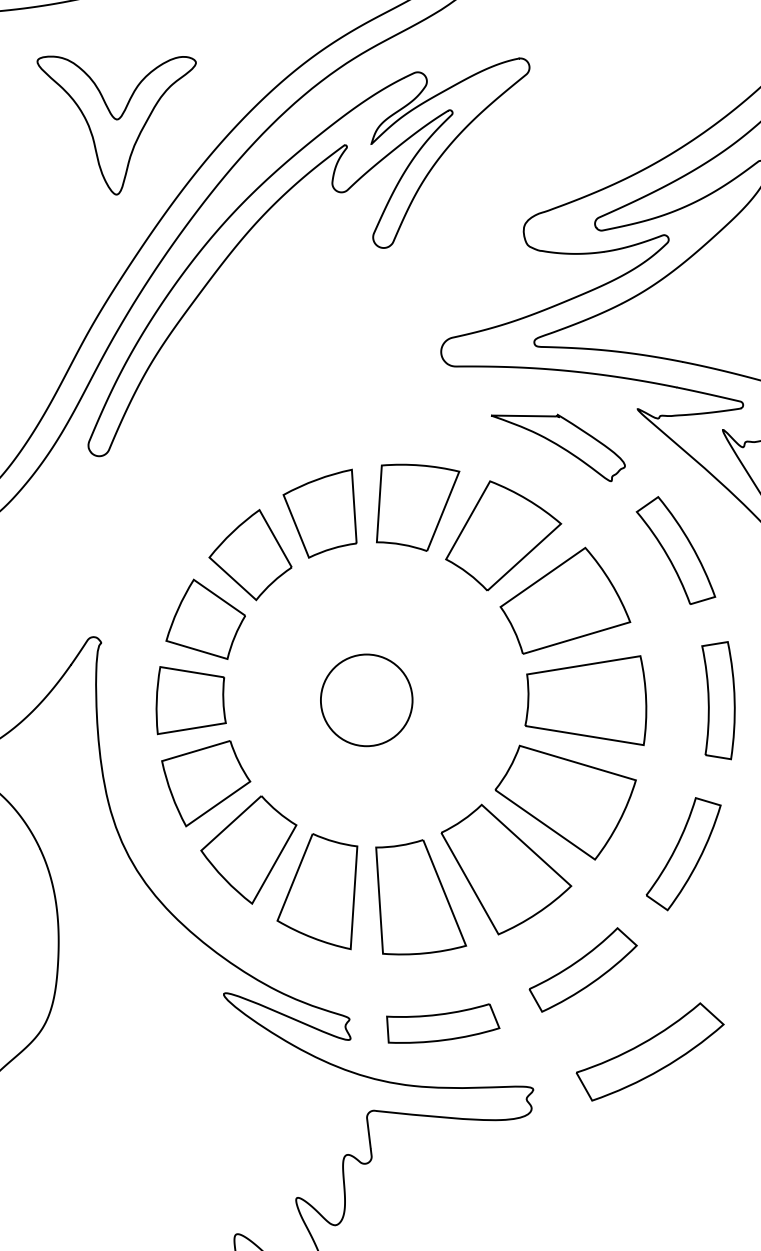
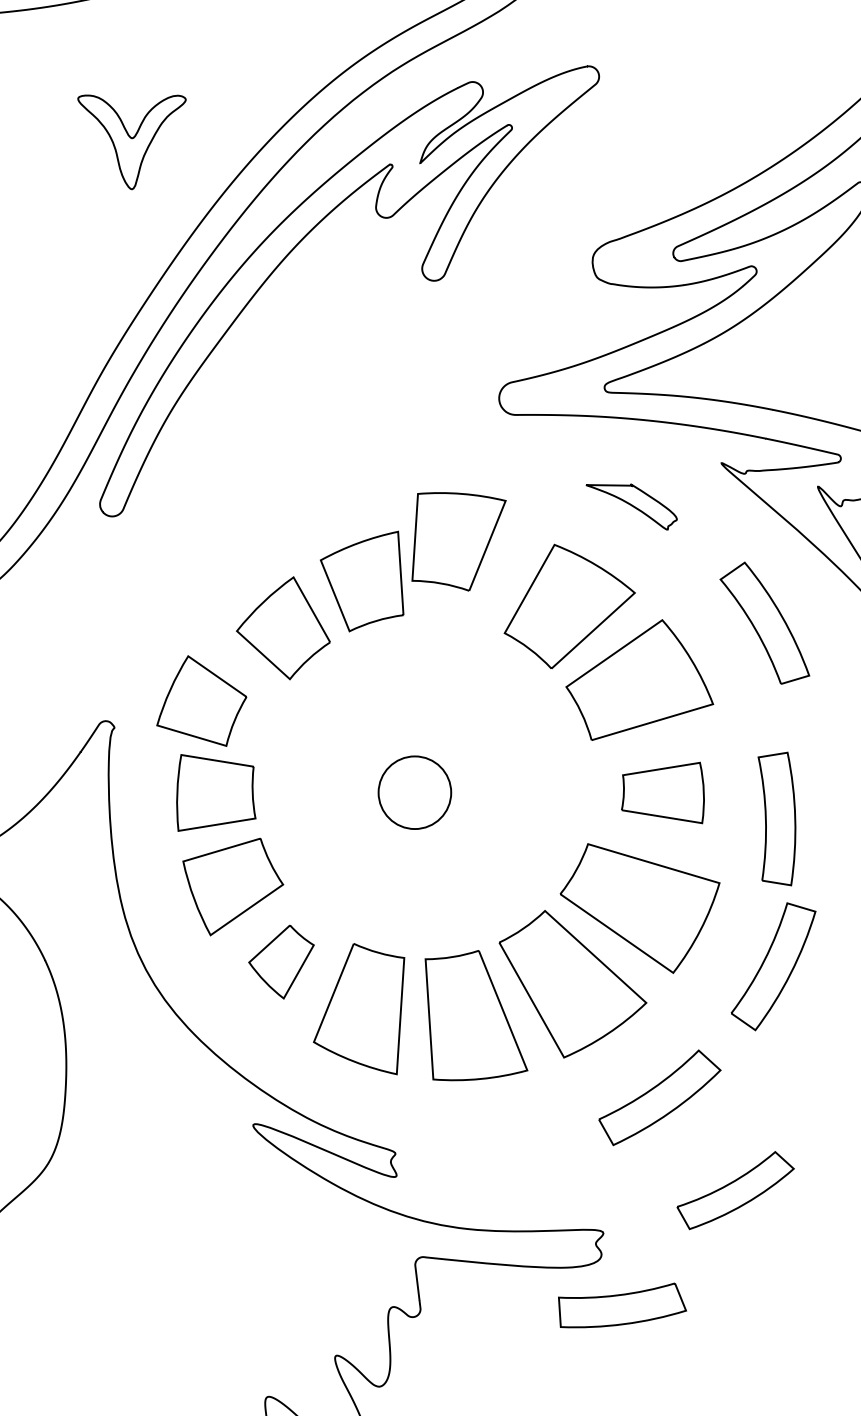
part: (116, 125) -> (131, 142), size x0.6
part: (558, 447) -> (631, 506), size x0.6
part: (417, 507) -> (458, 541), moved
part: (205, 618) -> (201, 700), moved
circle: (366, 700) -> (414, 792), size x0.7
part: (585, 700) -> (662, 792), size x0.6
part: (718, 700) -> (776, 818), moved
part: (248, 849) -> (281, 961), size x0.6
part: (443, 1023) -> (622, 1305), moved
part: (650, 1051) -> (735, 1190), size x0.7

